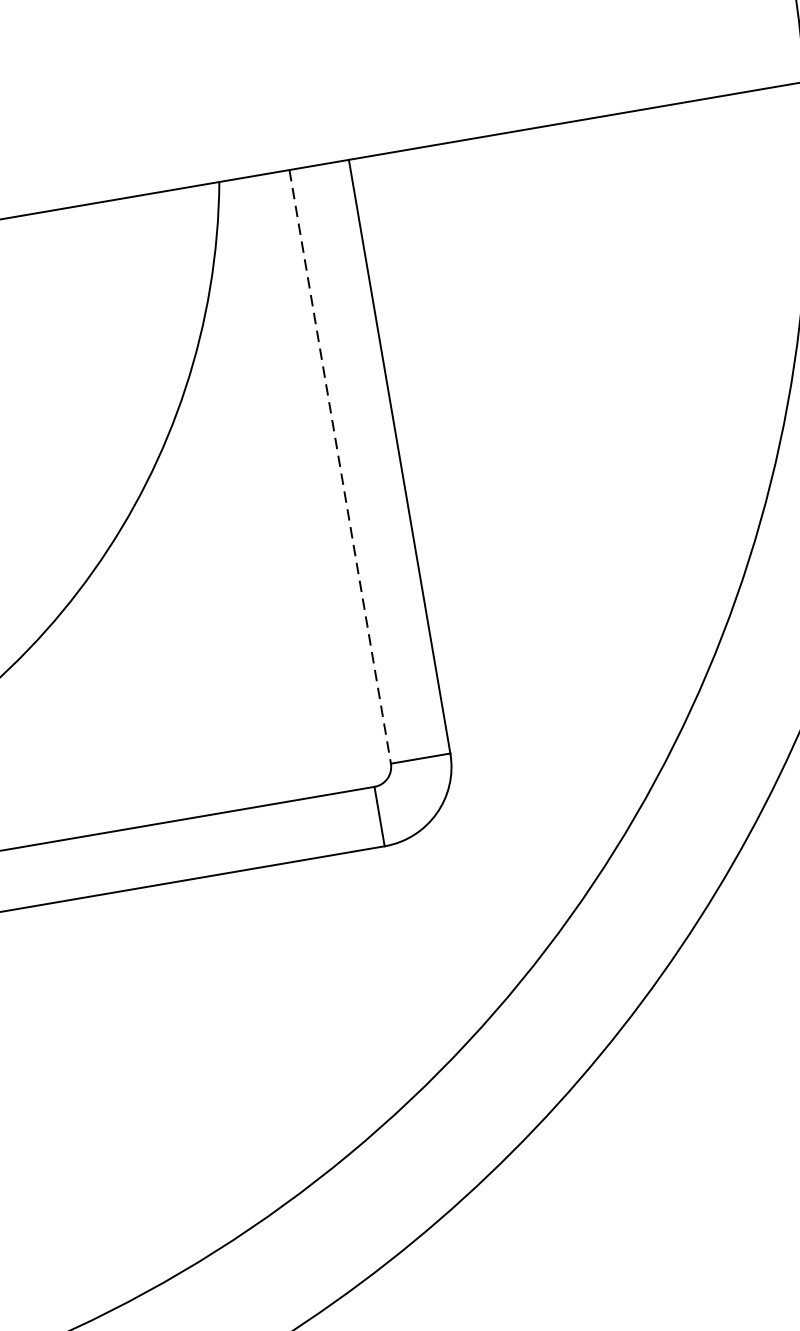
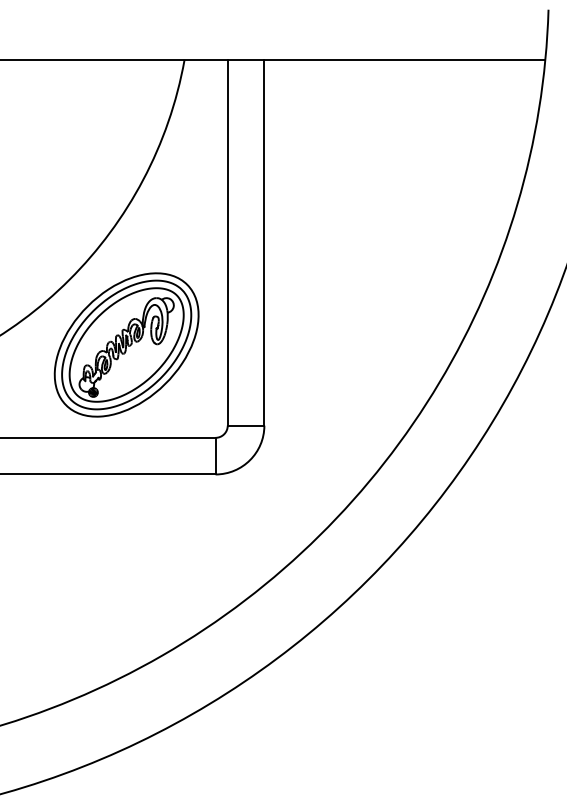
line: (339, 466) -> (227, 242), dashed -> solid
part: (204, 660) -> (126, 344), added

